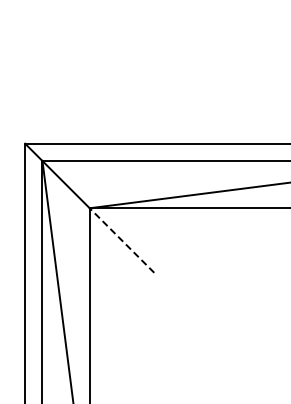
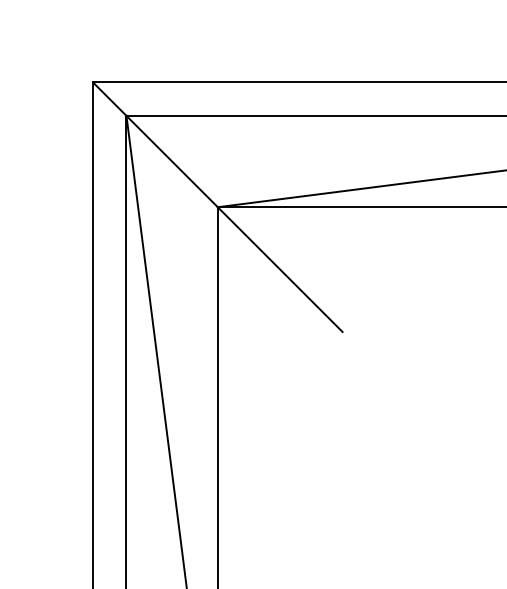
line: (121, 240) -> (279, 269), dashed -> solid

